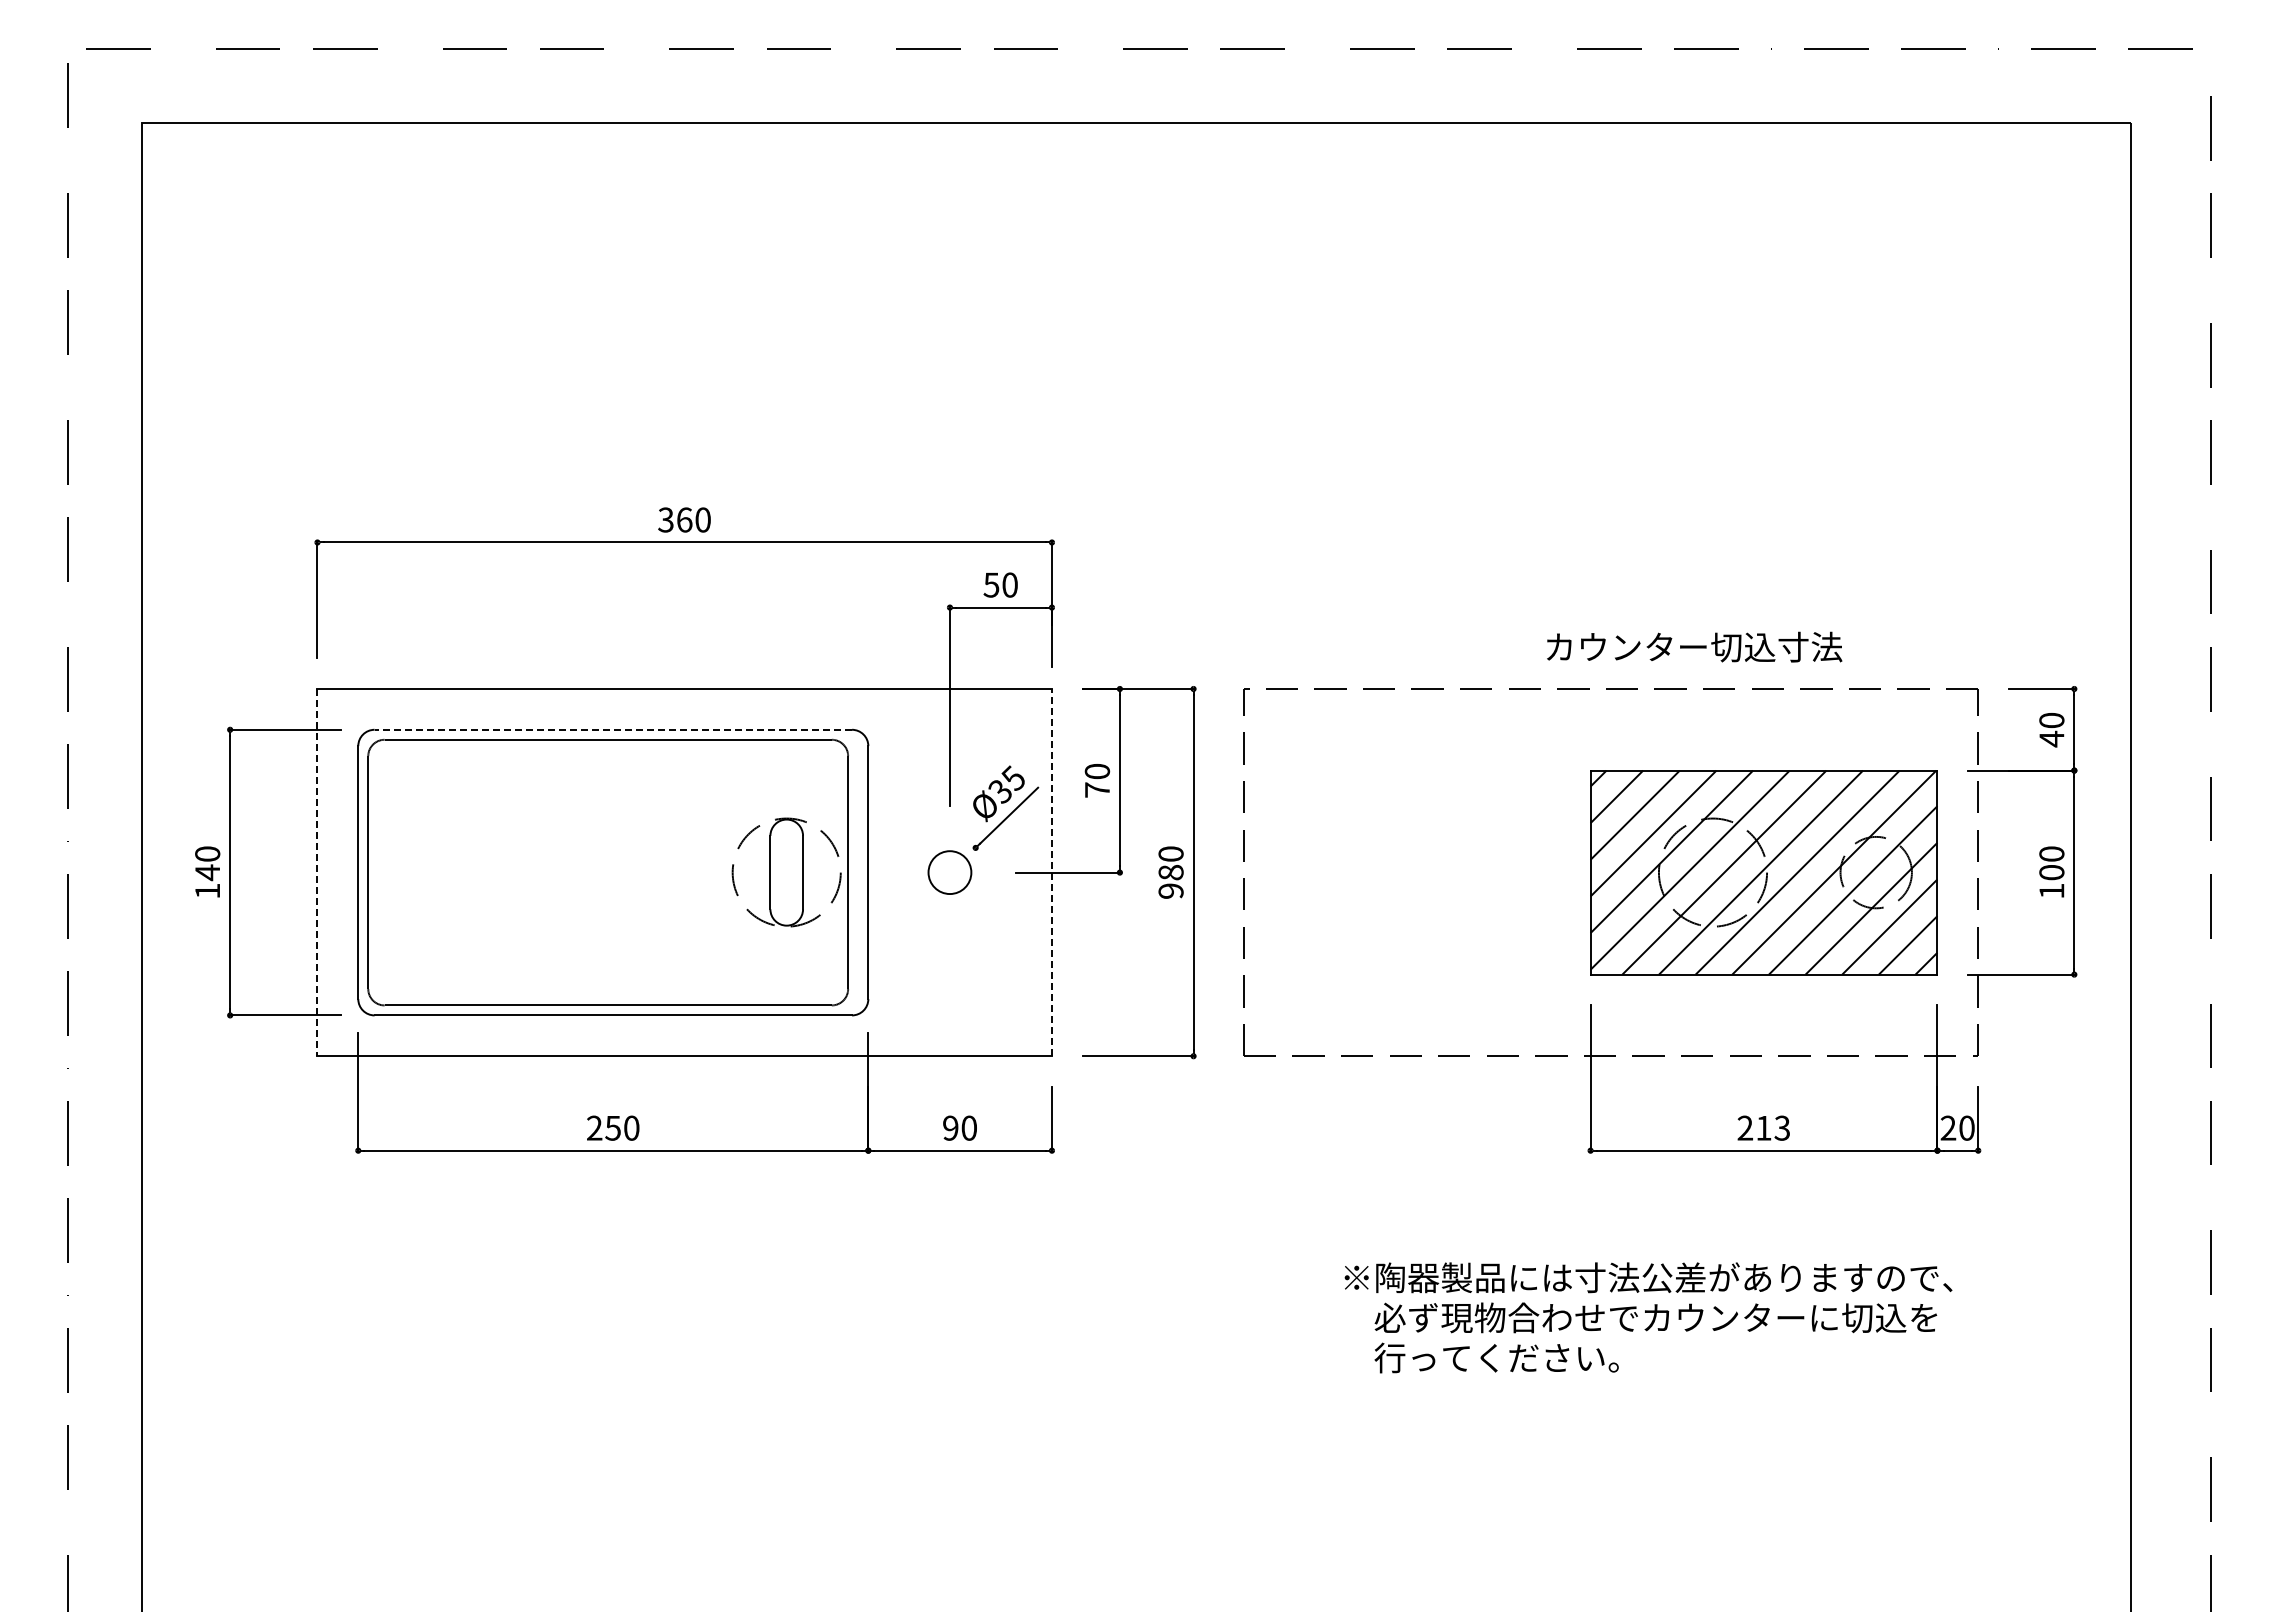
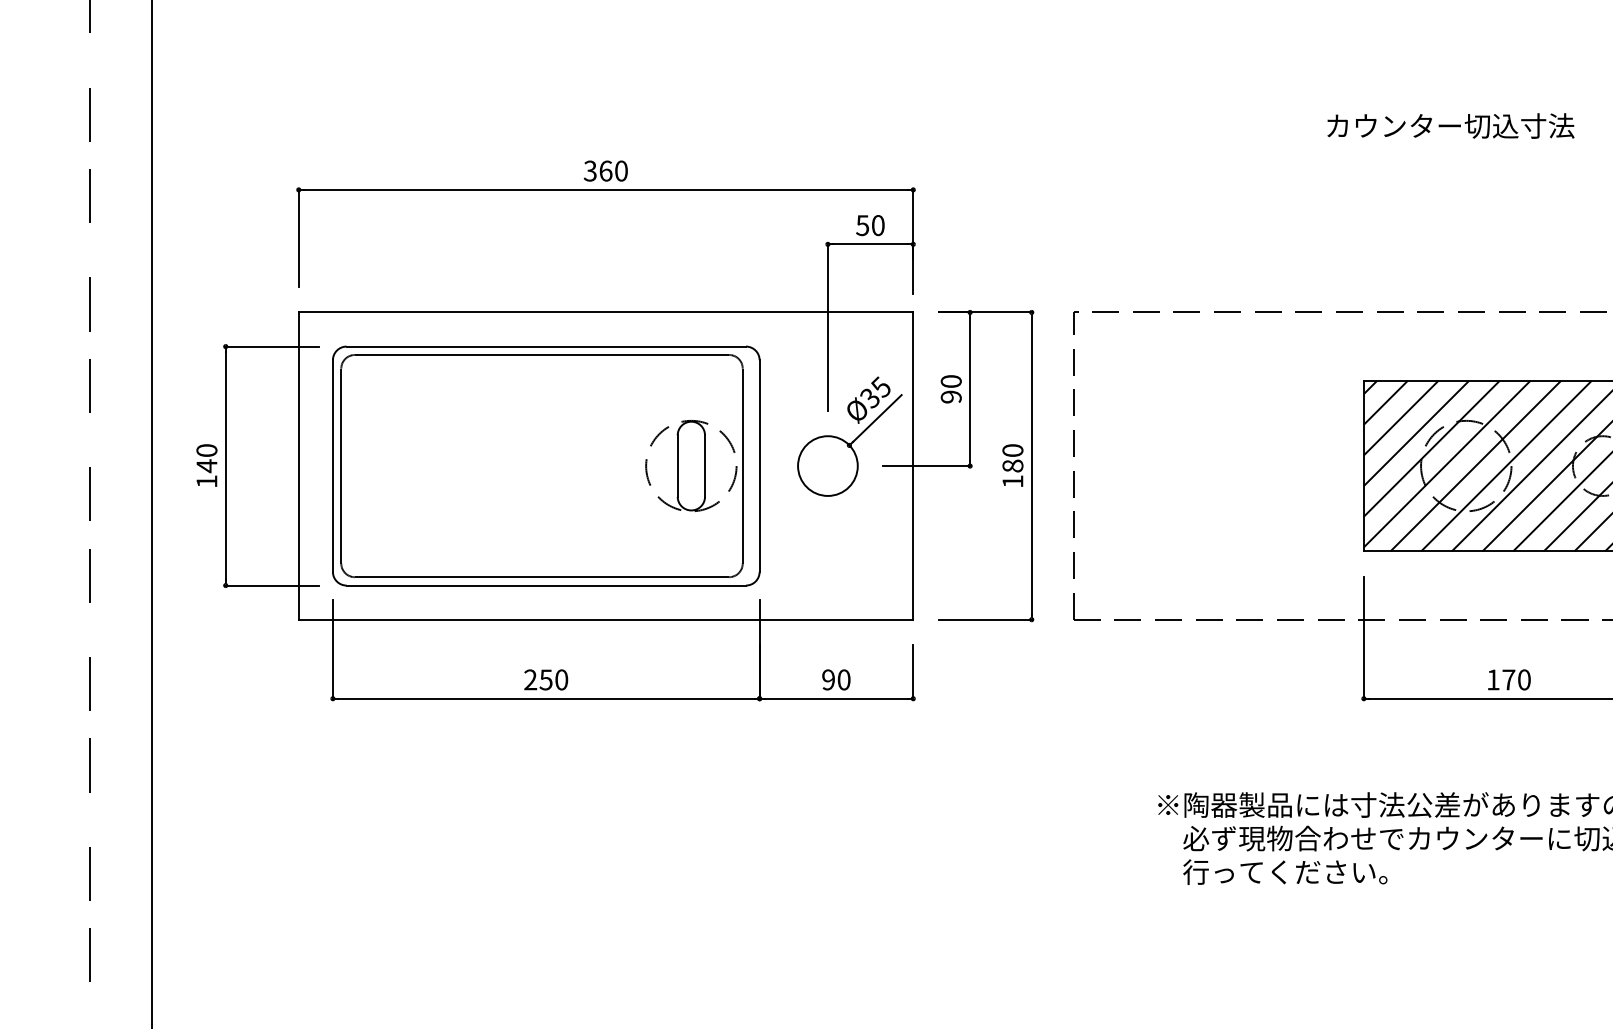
text: (1694, 646) -> (1450, 125), moved
line: (613, 729) -> (546, 346), dashed -> solid
text: (1097, 789) -> (951, 396), 70 -> 90
line: (317, 872) -> (298, 465), dashed -> solid
circle: (949, 872) -> (827, 465), size x1.67
line: (1051, 872) -> (912, 465), dashed -> solid
text: (1170, 890) -> (1012, 481), 980 -> 180
text: (1763, 1127) -> (1508, 679), 213 -> 170

